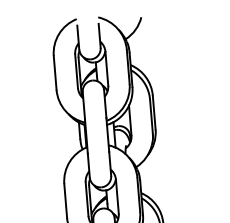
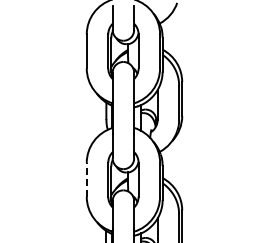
line: (65, 200) -> (86, 179), solid -> dashed

